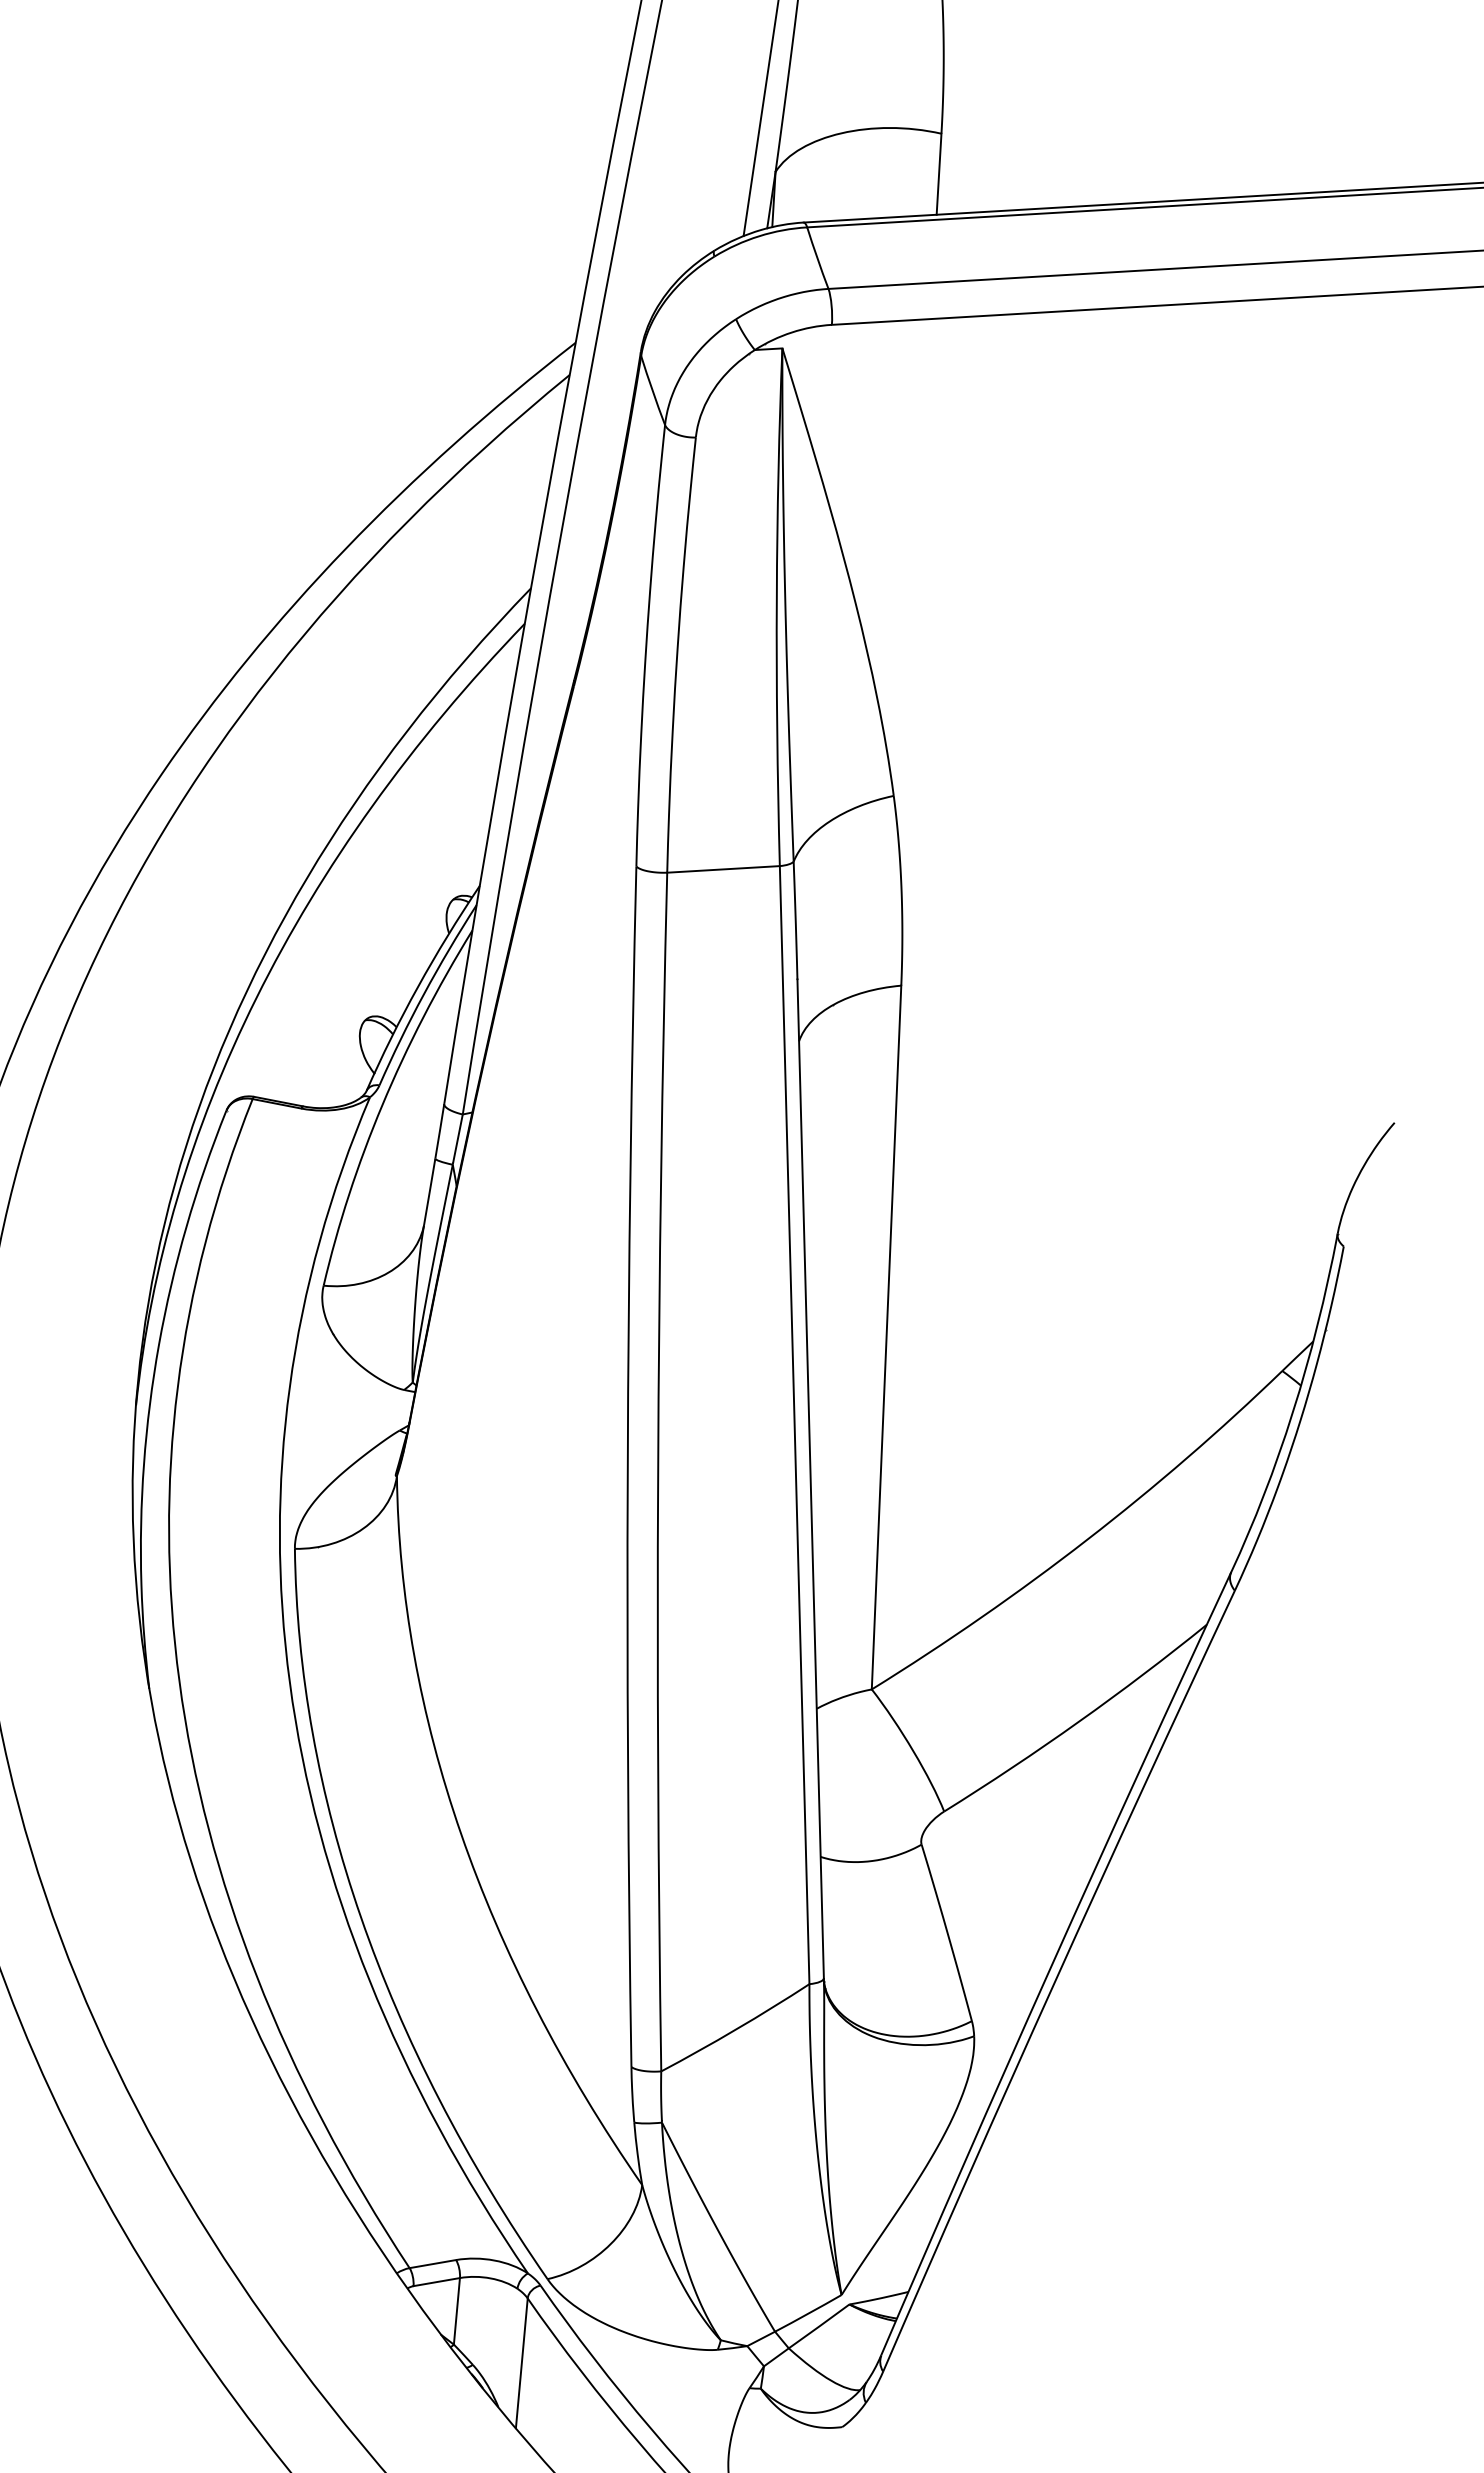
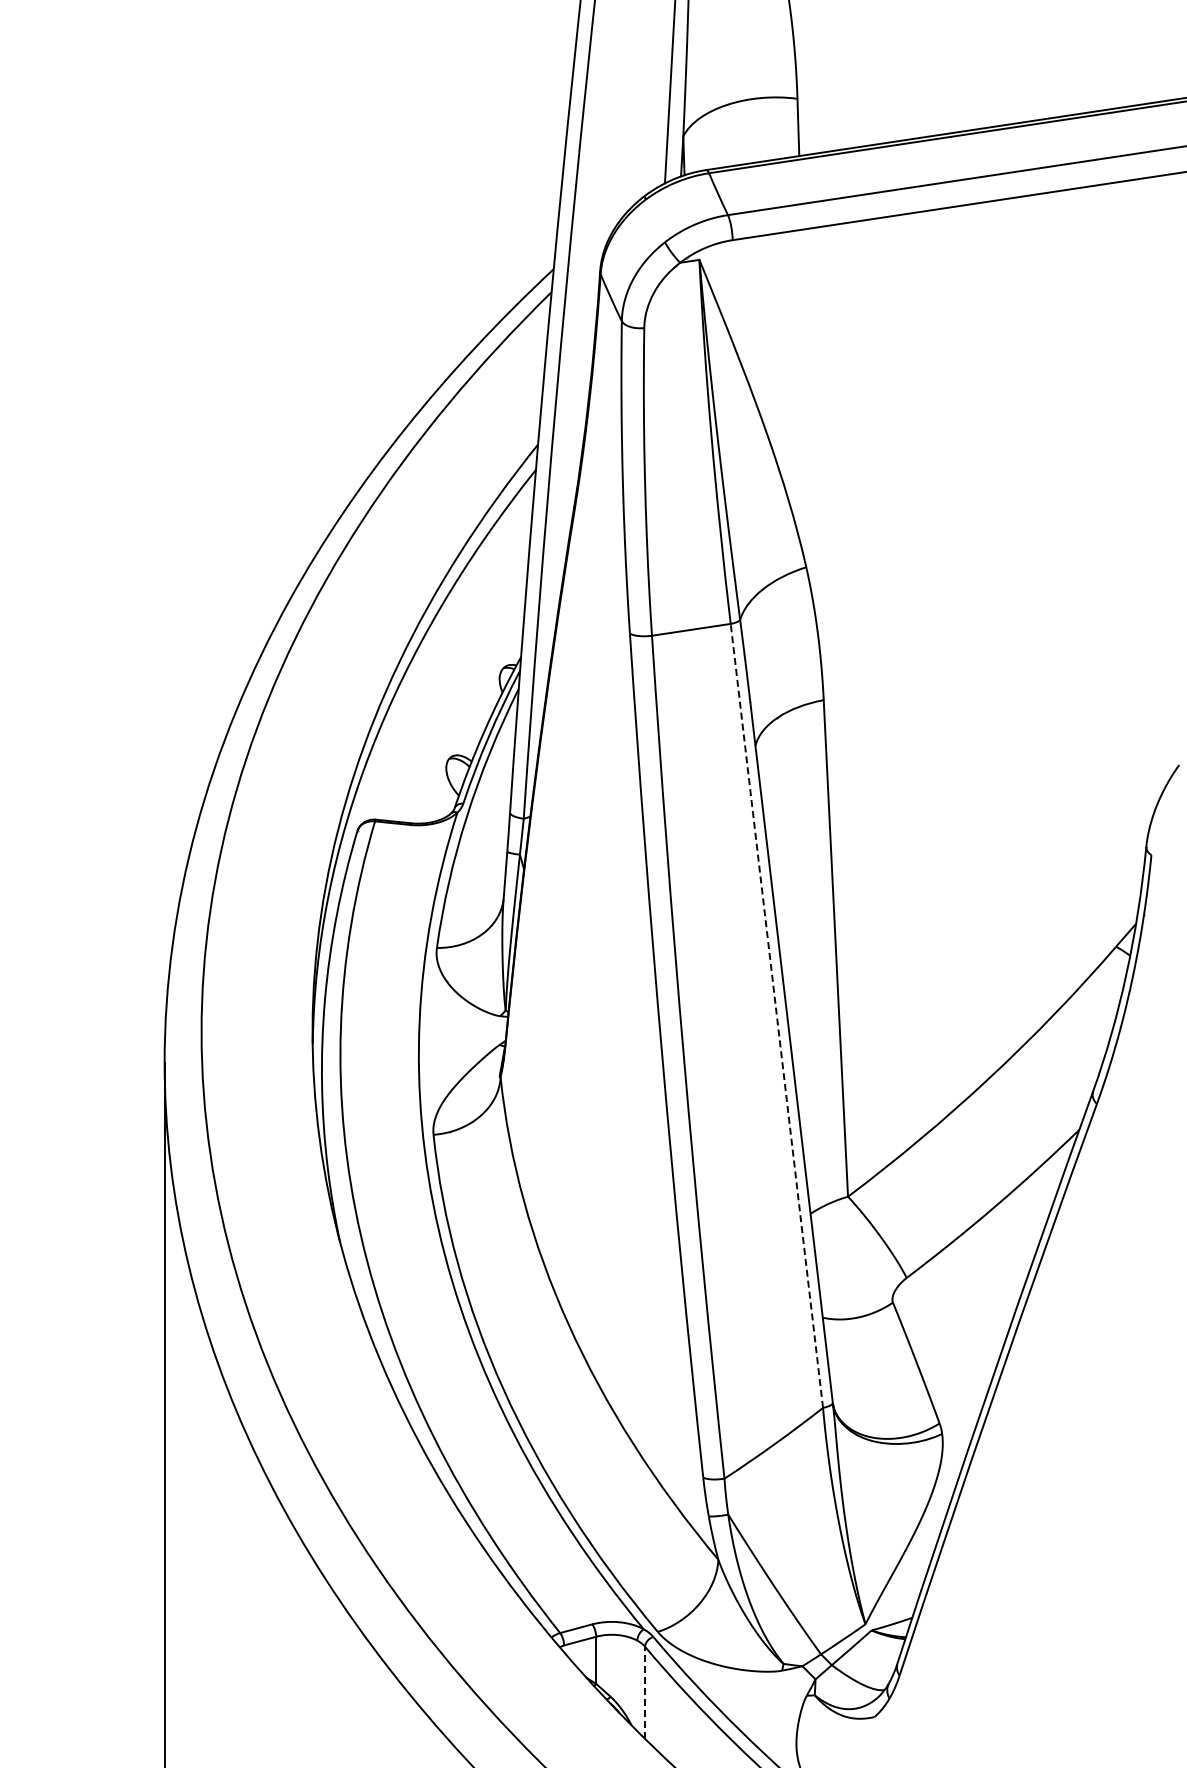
line: (794, 1424) -> (776, 1015), solid -> dashed
line: (522, 2362) -> (645, 1692), solid -> dashed

